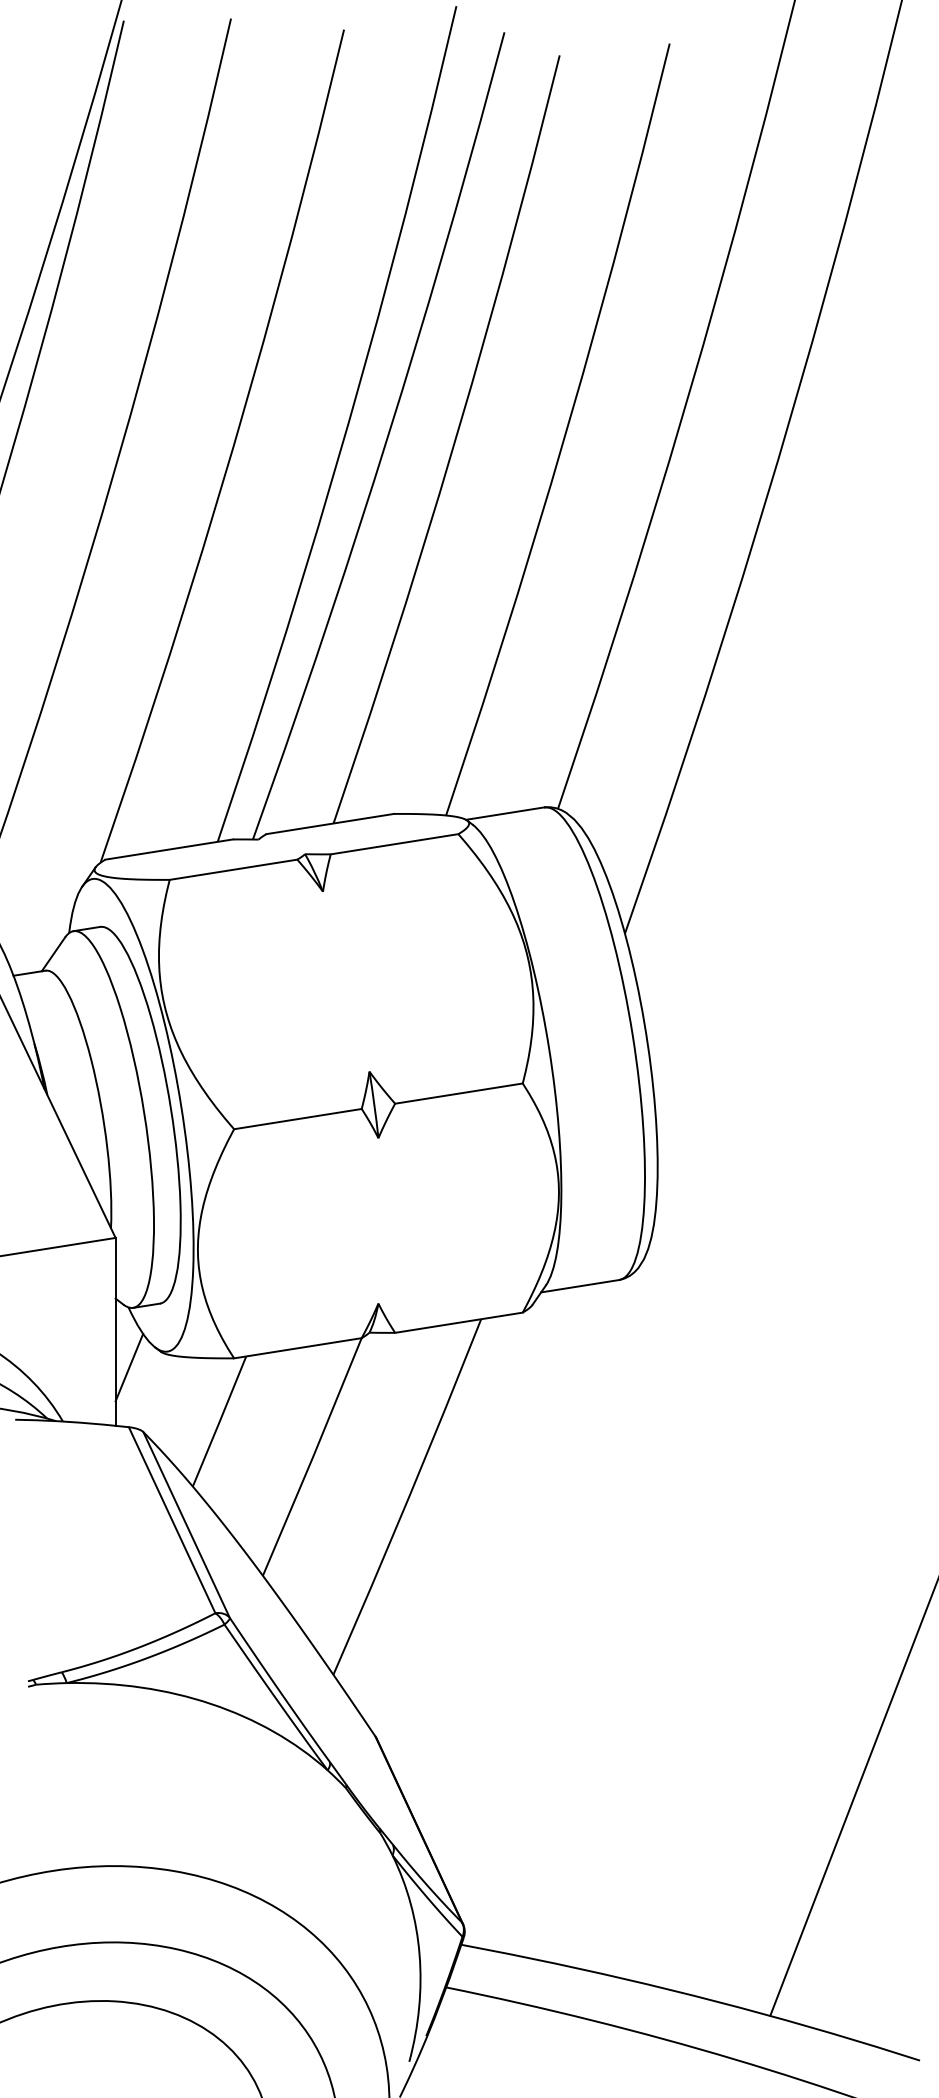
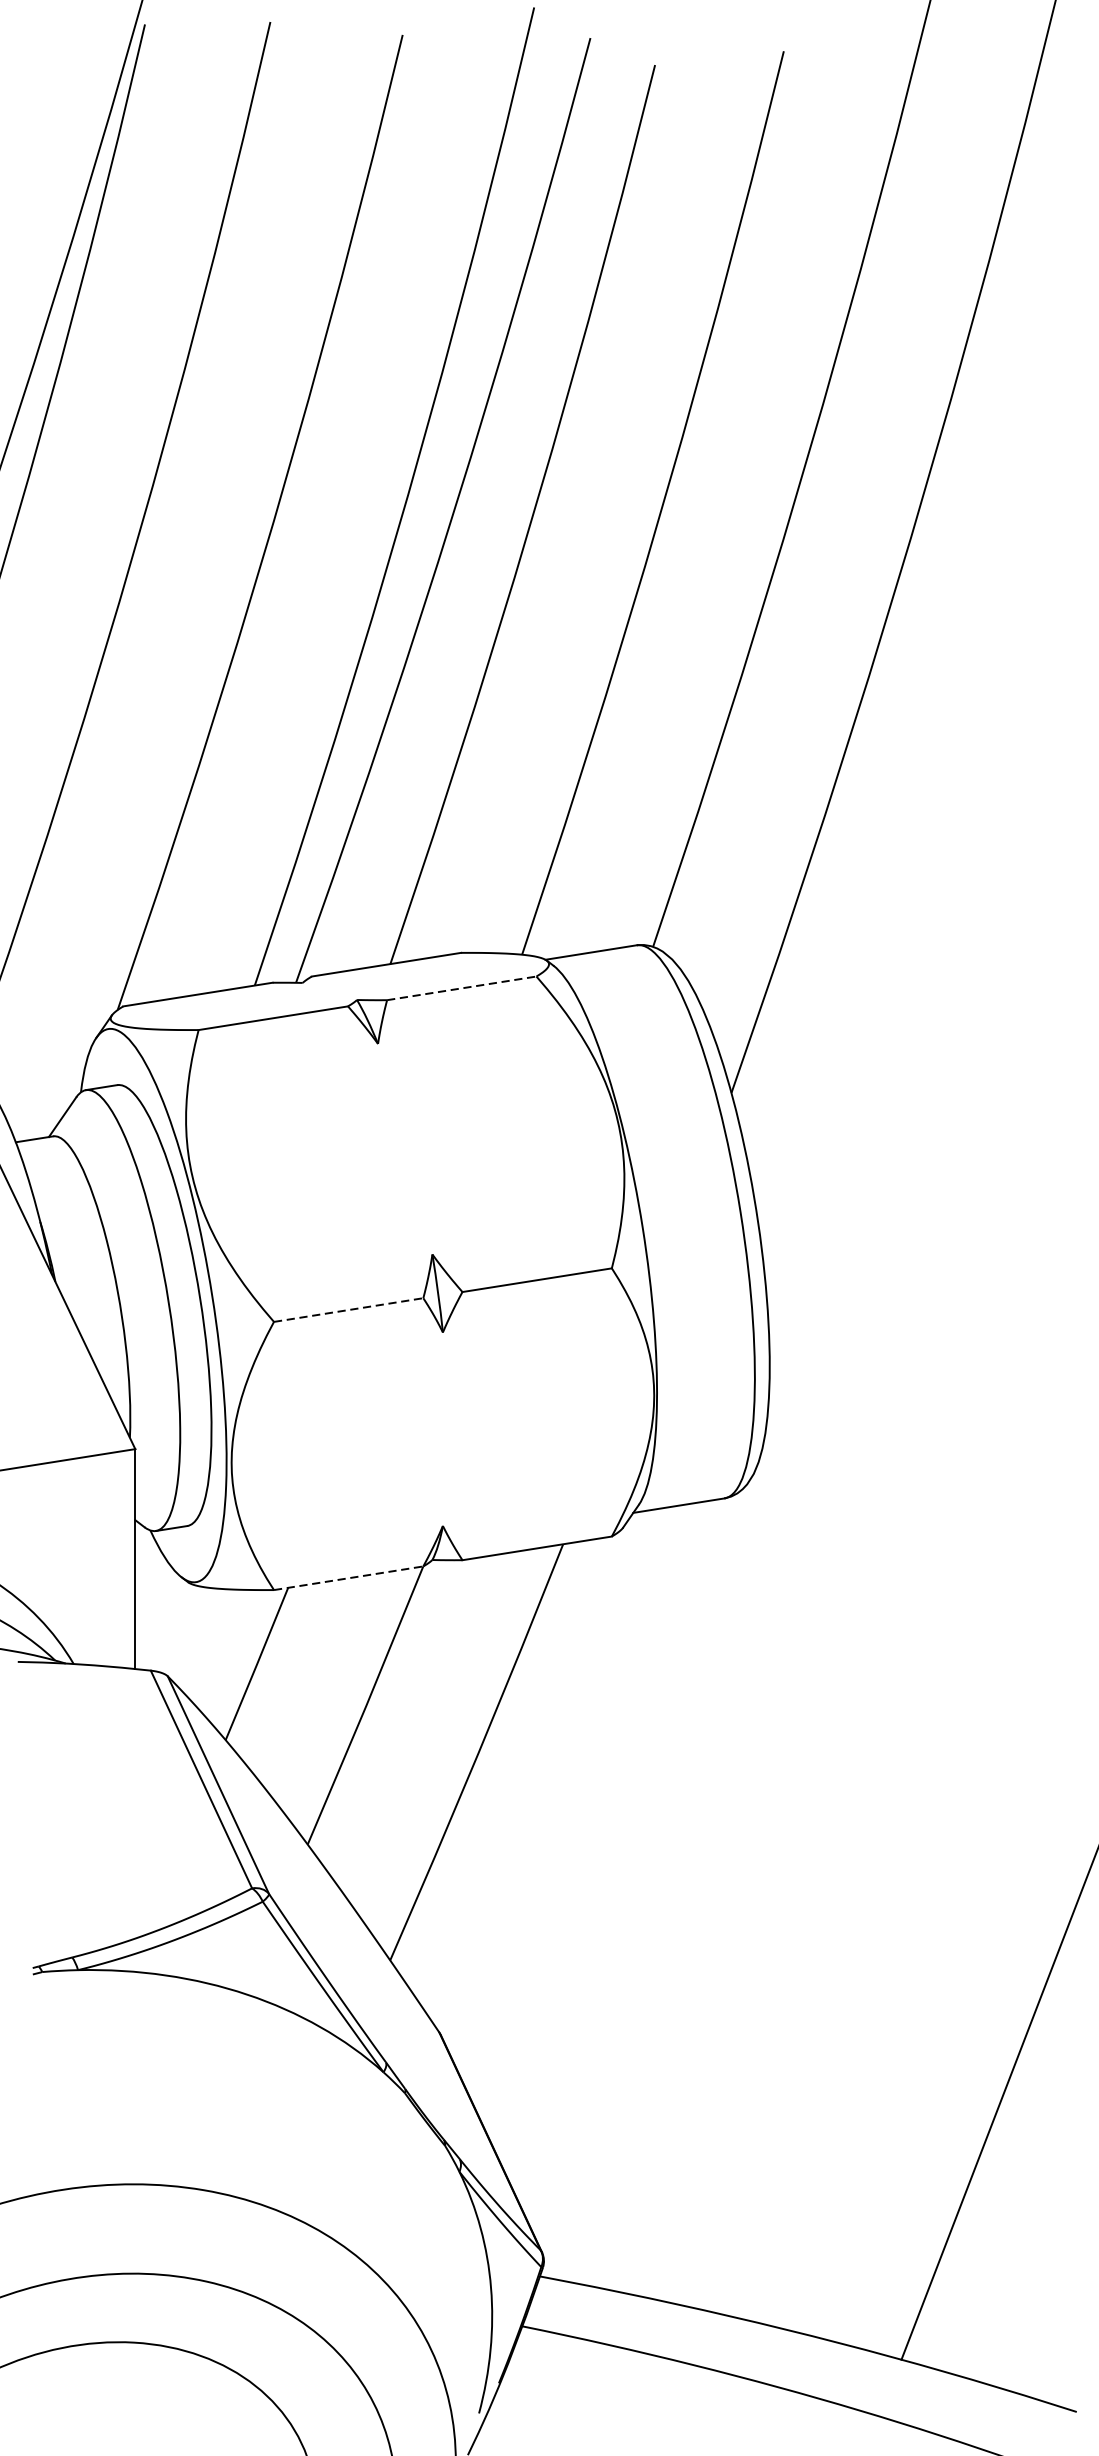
line: (394, 844) -> (461, 988), solid -> dashed
line: (297, 1119) -> (348, 1310), solid -> dashed
line: (297, 1348) -> (348, 1578), solid -> dashed
line: (129, 1367) -> (151, 1600), removed

